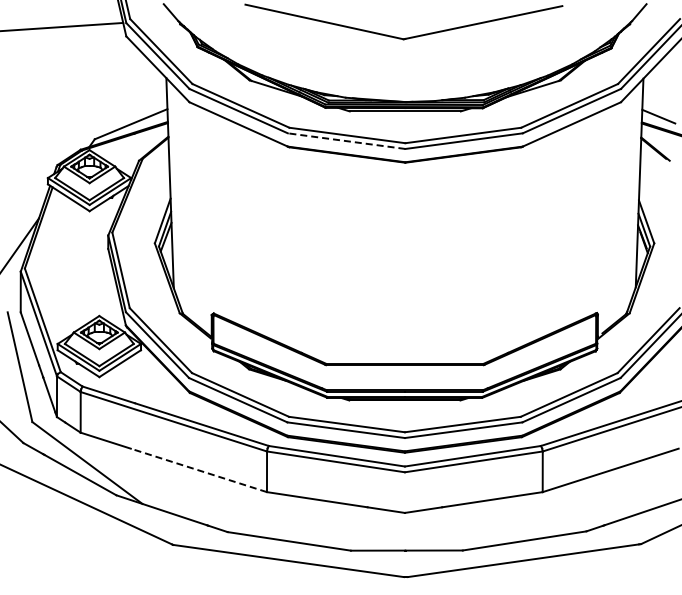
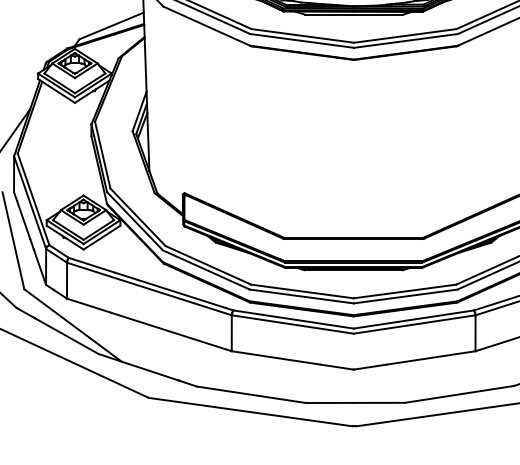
line: (346, 141) -> (302, 41), dashed -> solid
line: (198, 470) -> (171, 332), dashed -> solid

